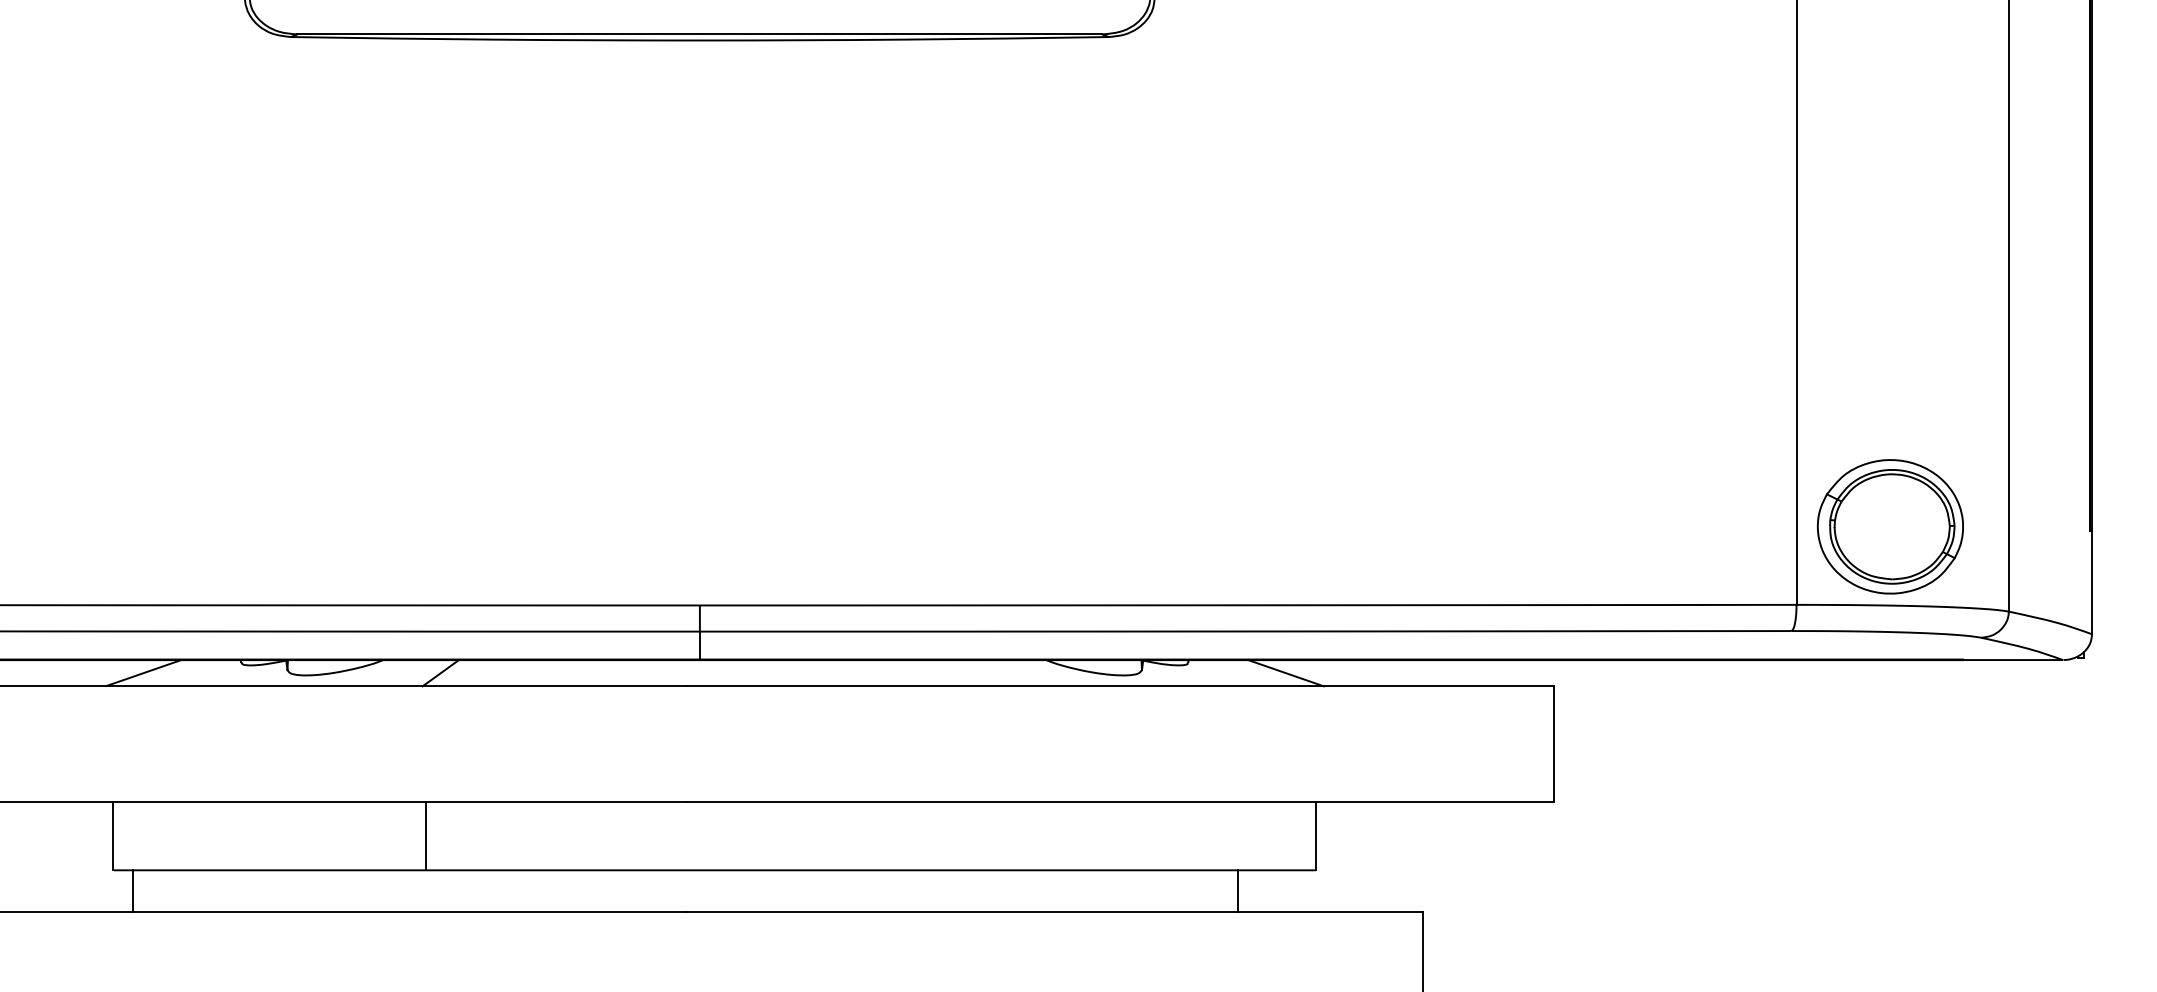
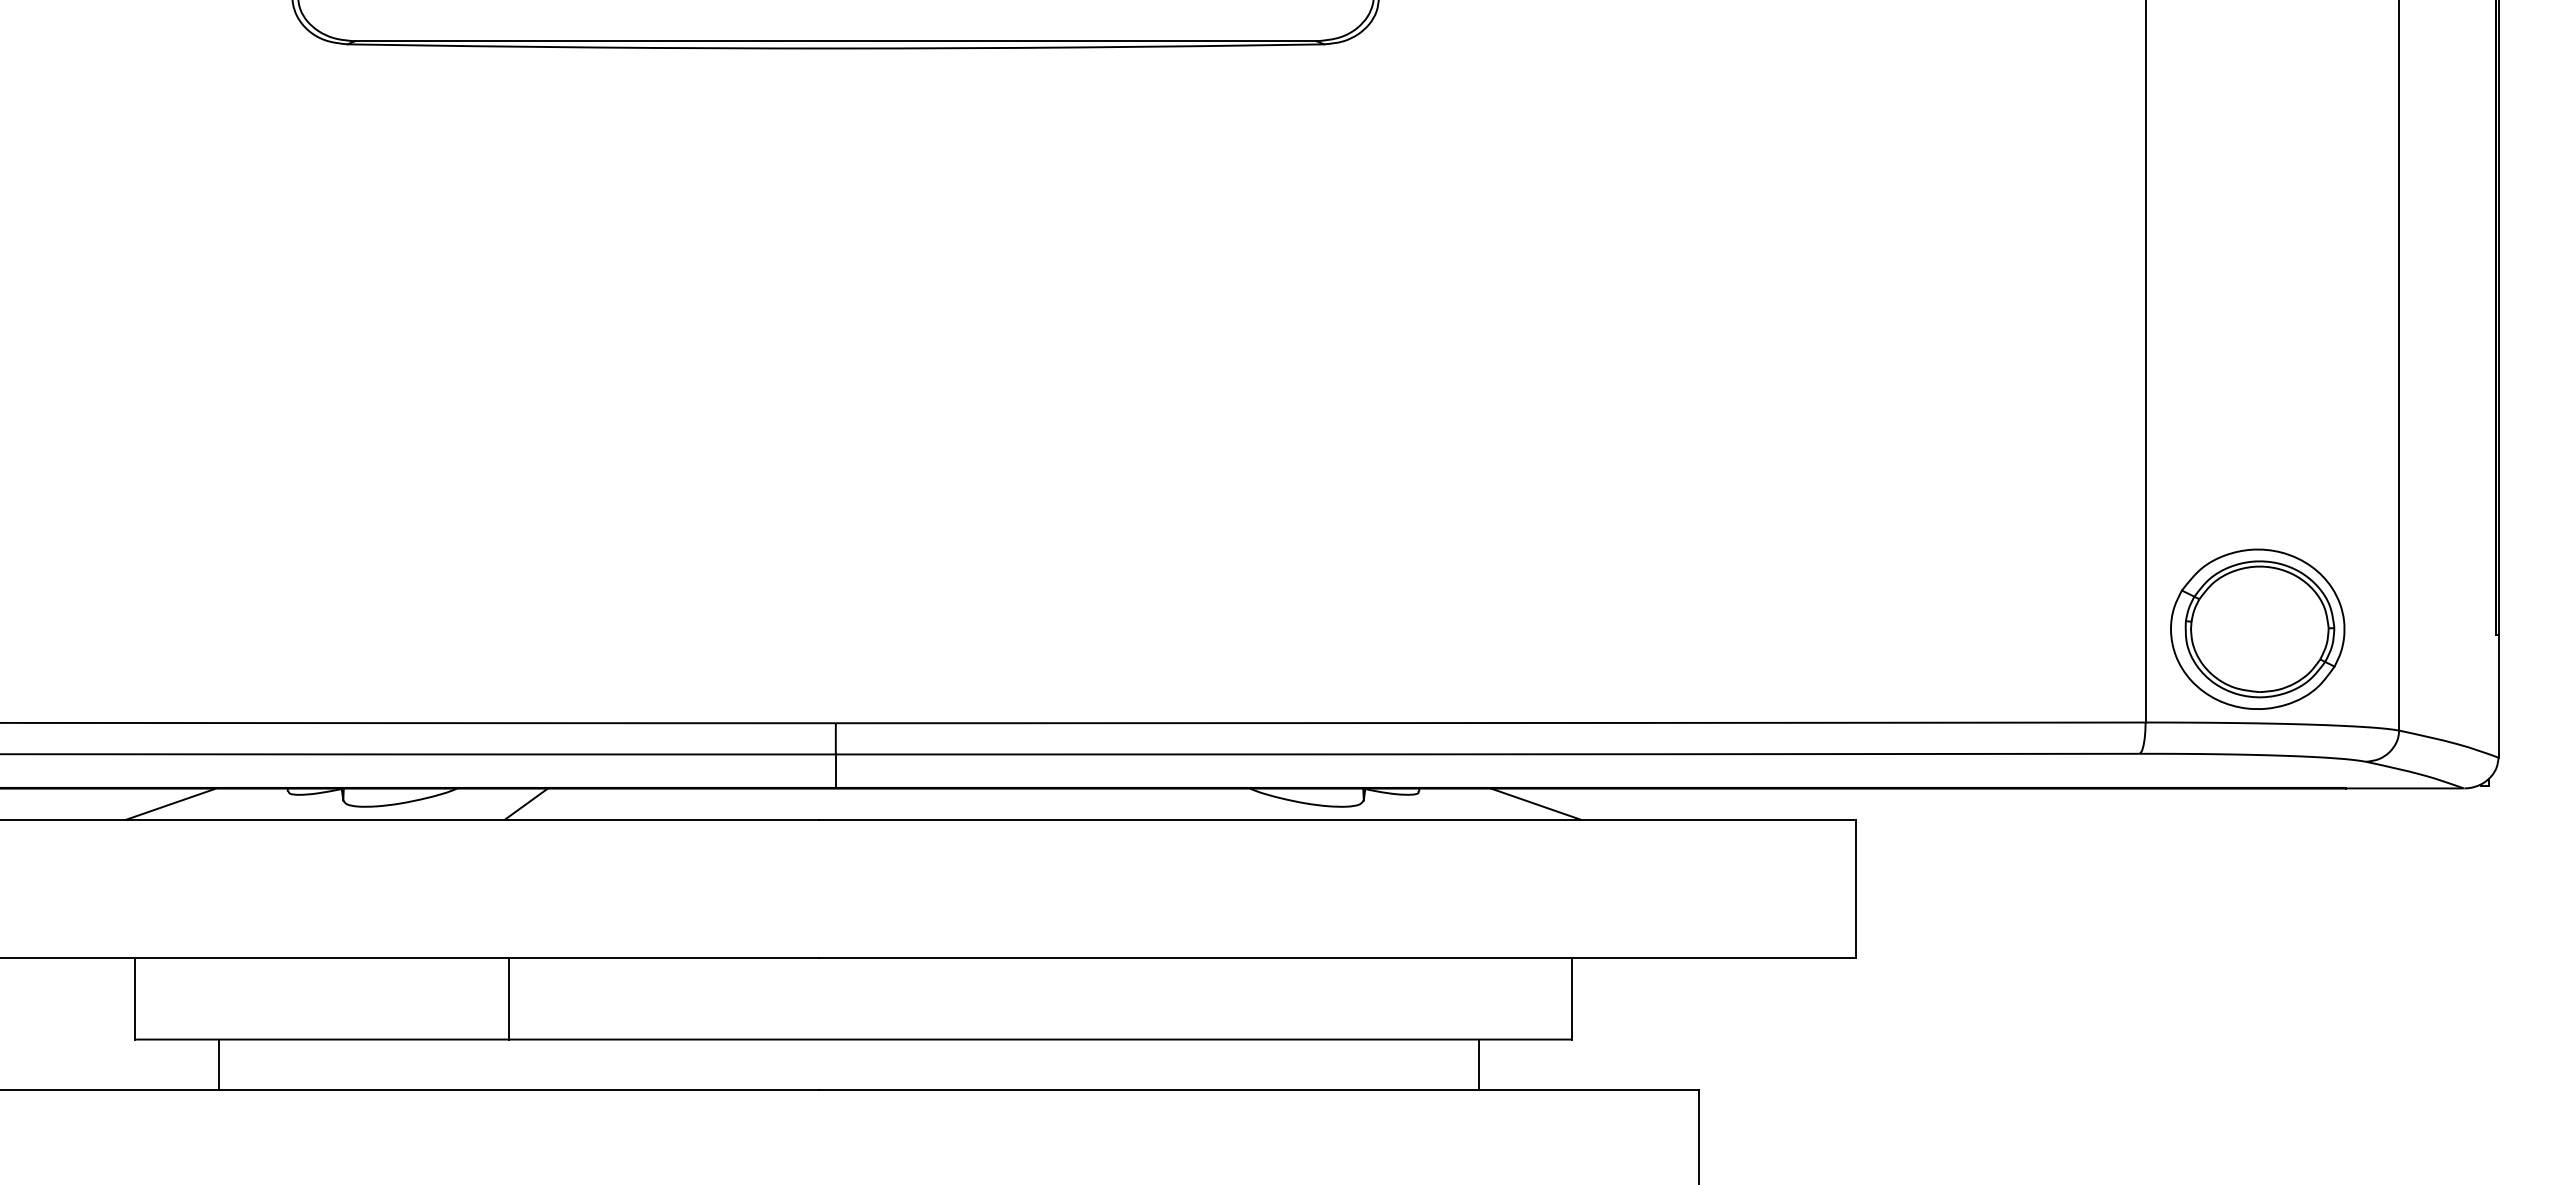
line: (133, 891) -> (219, 1064), moved

